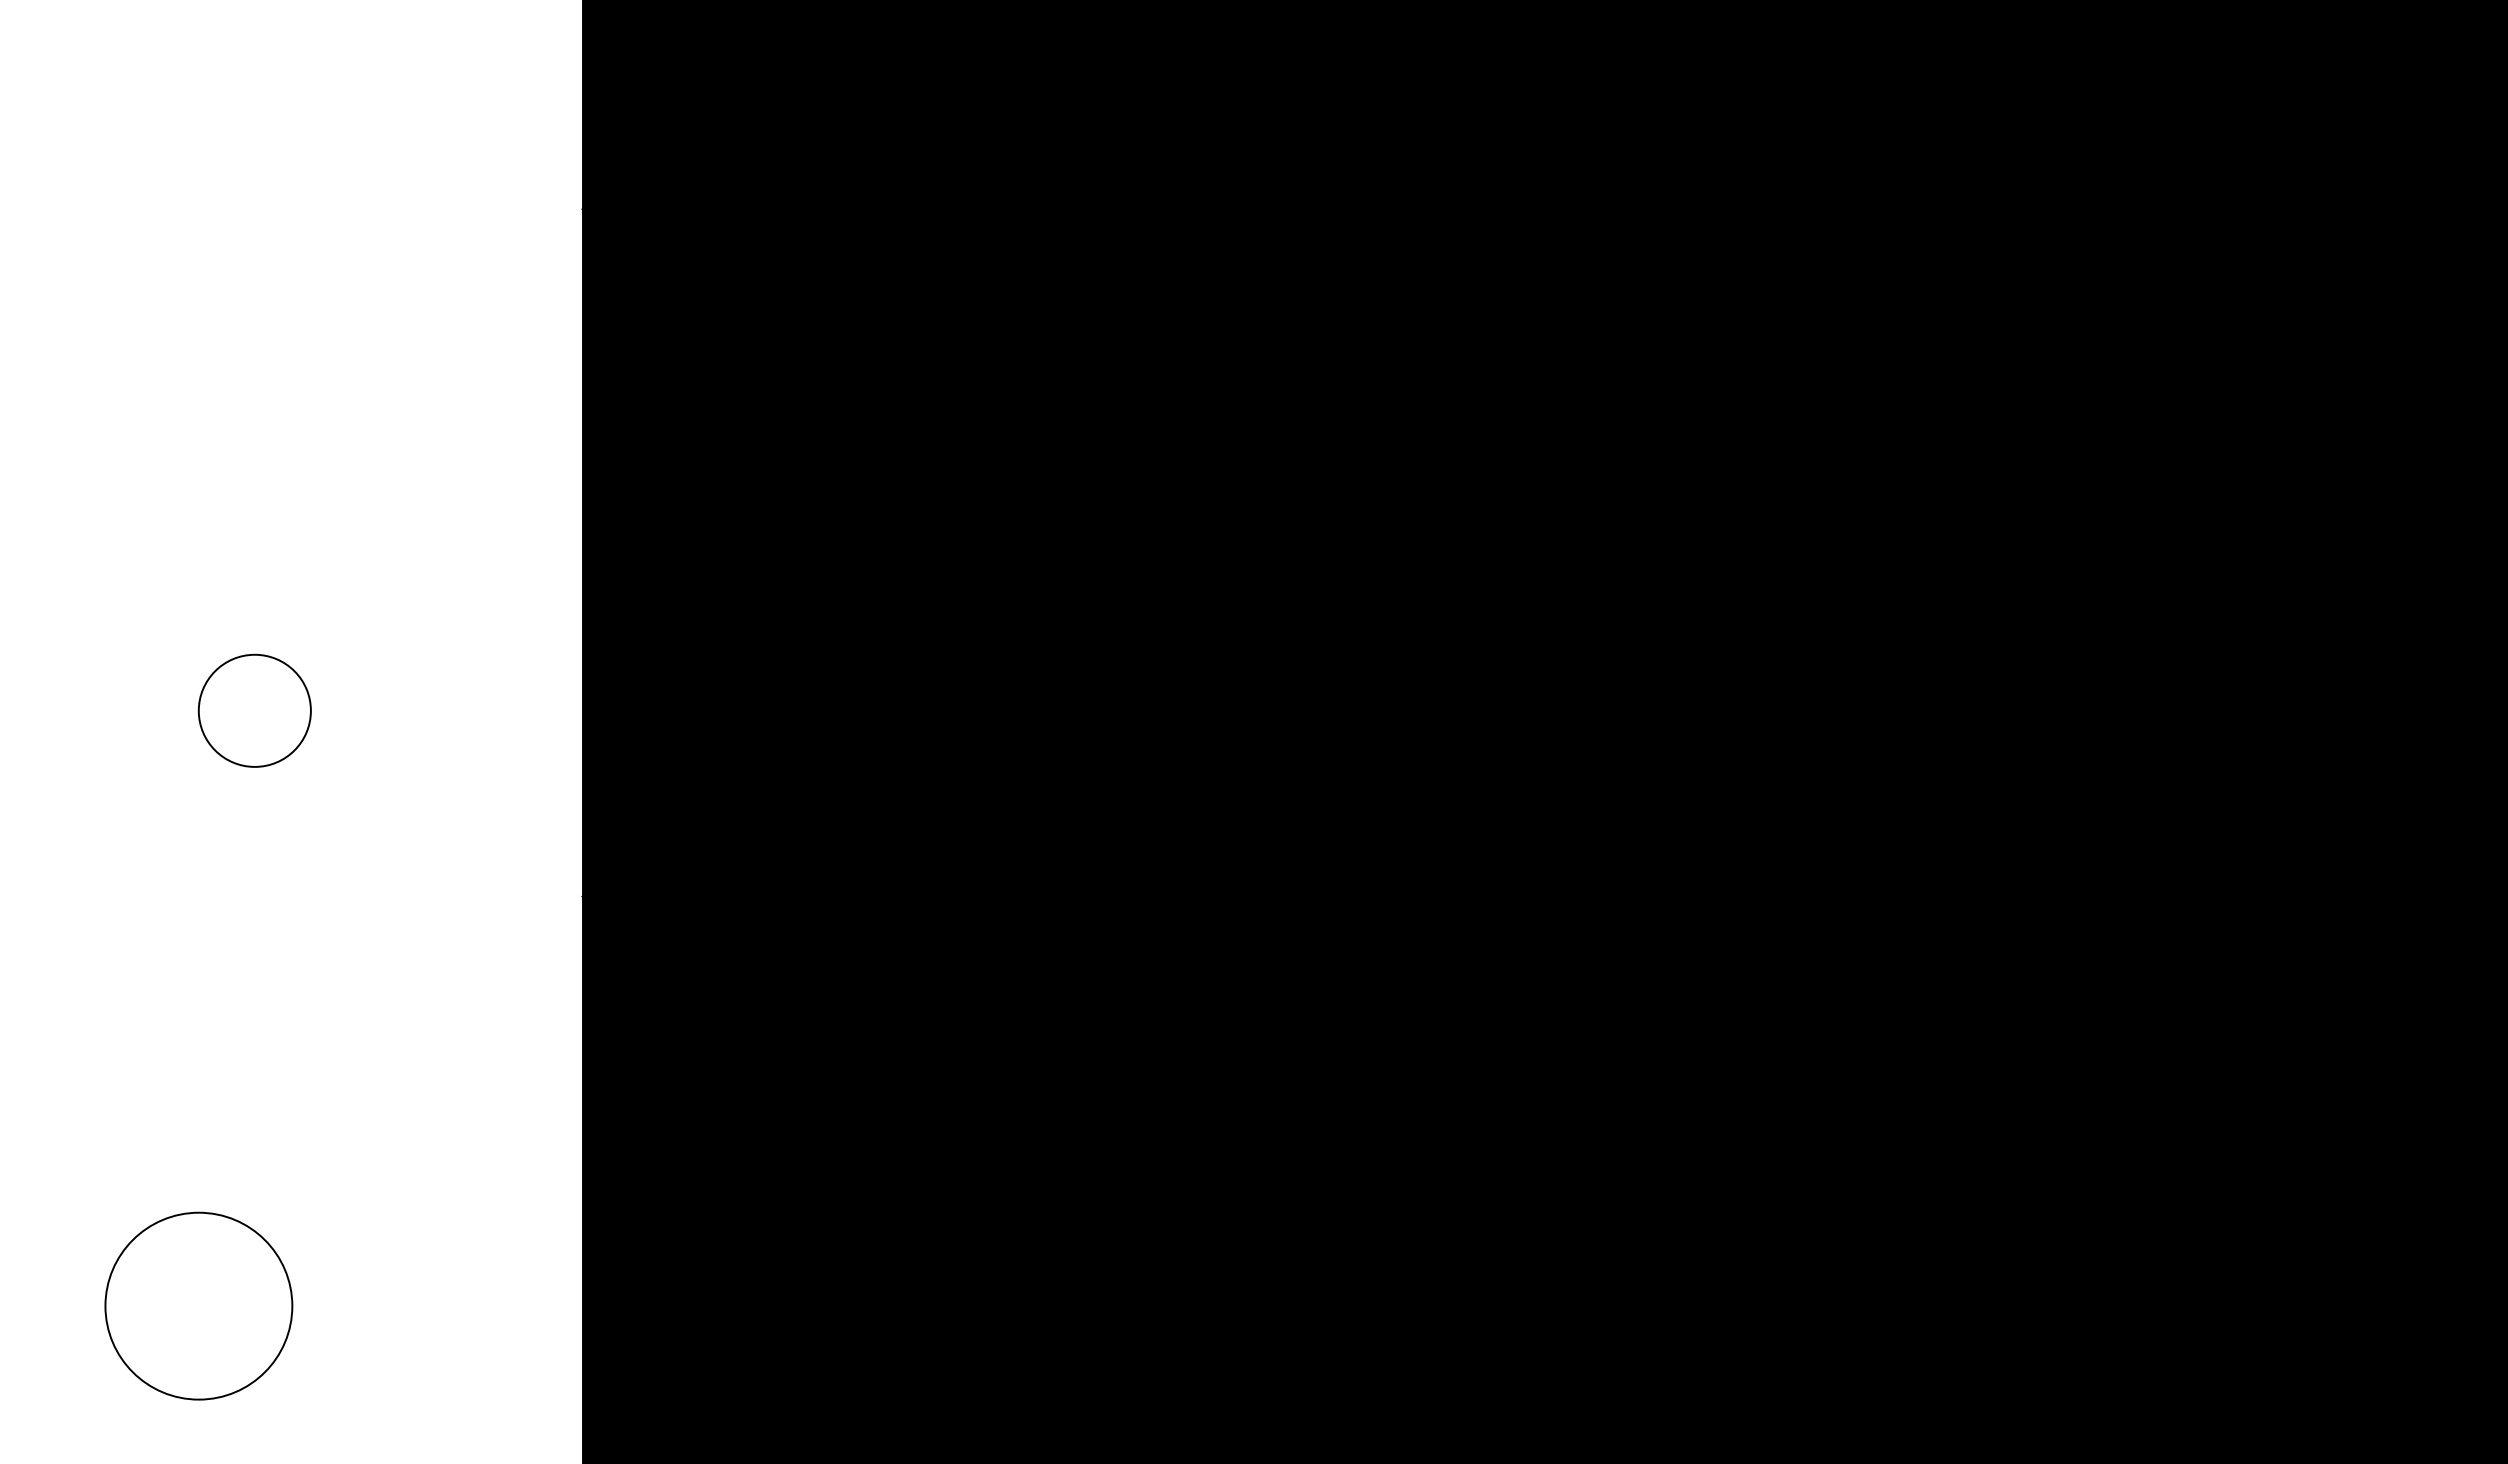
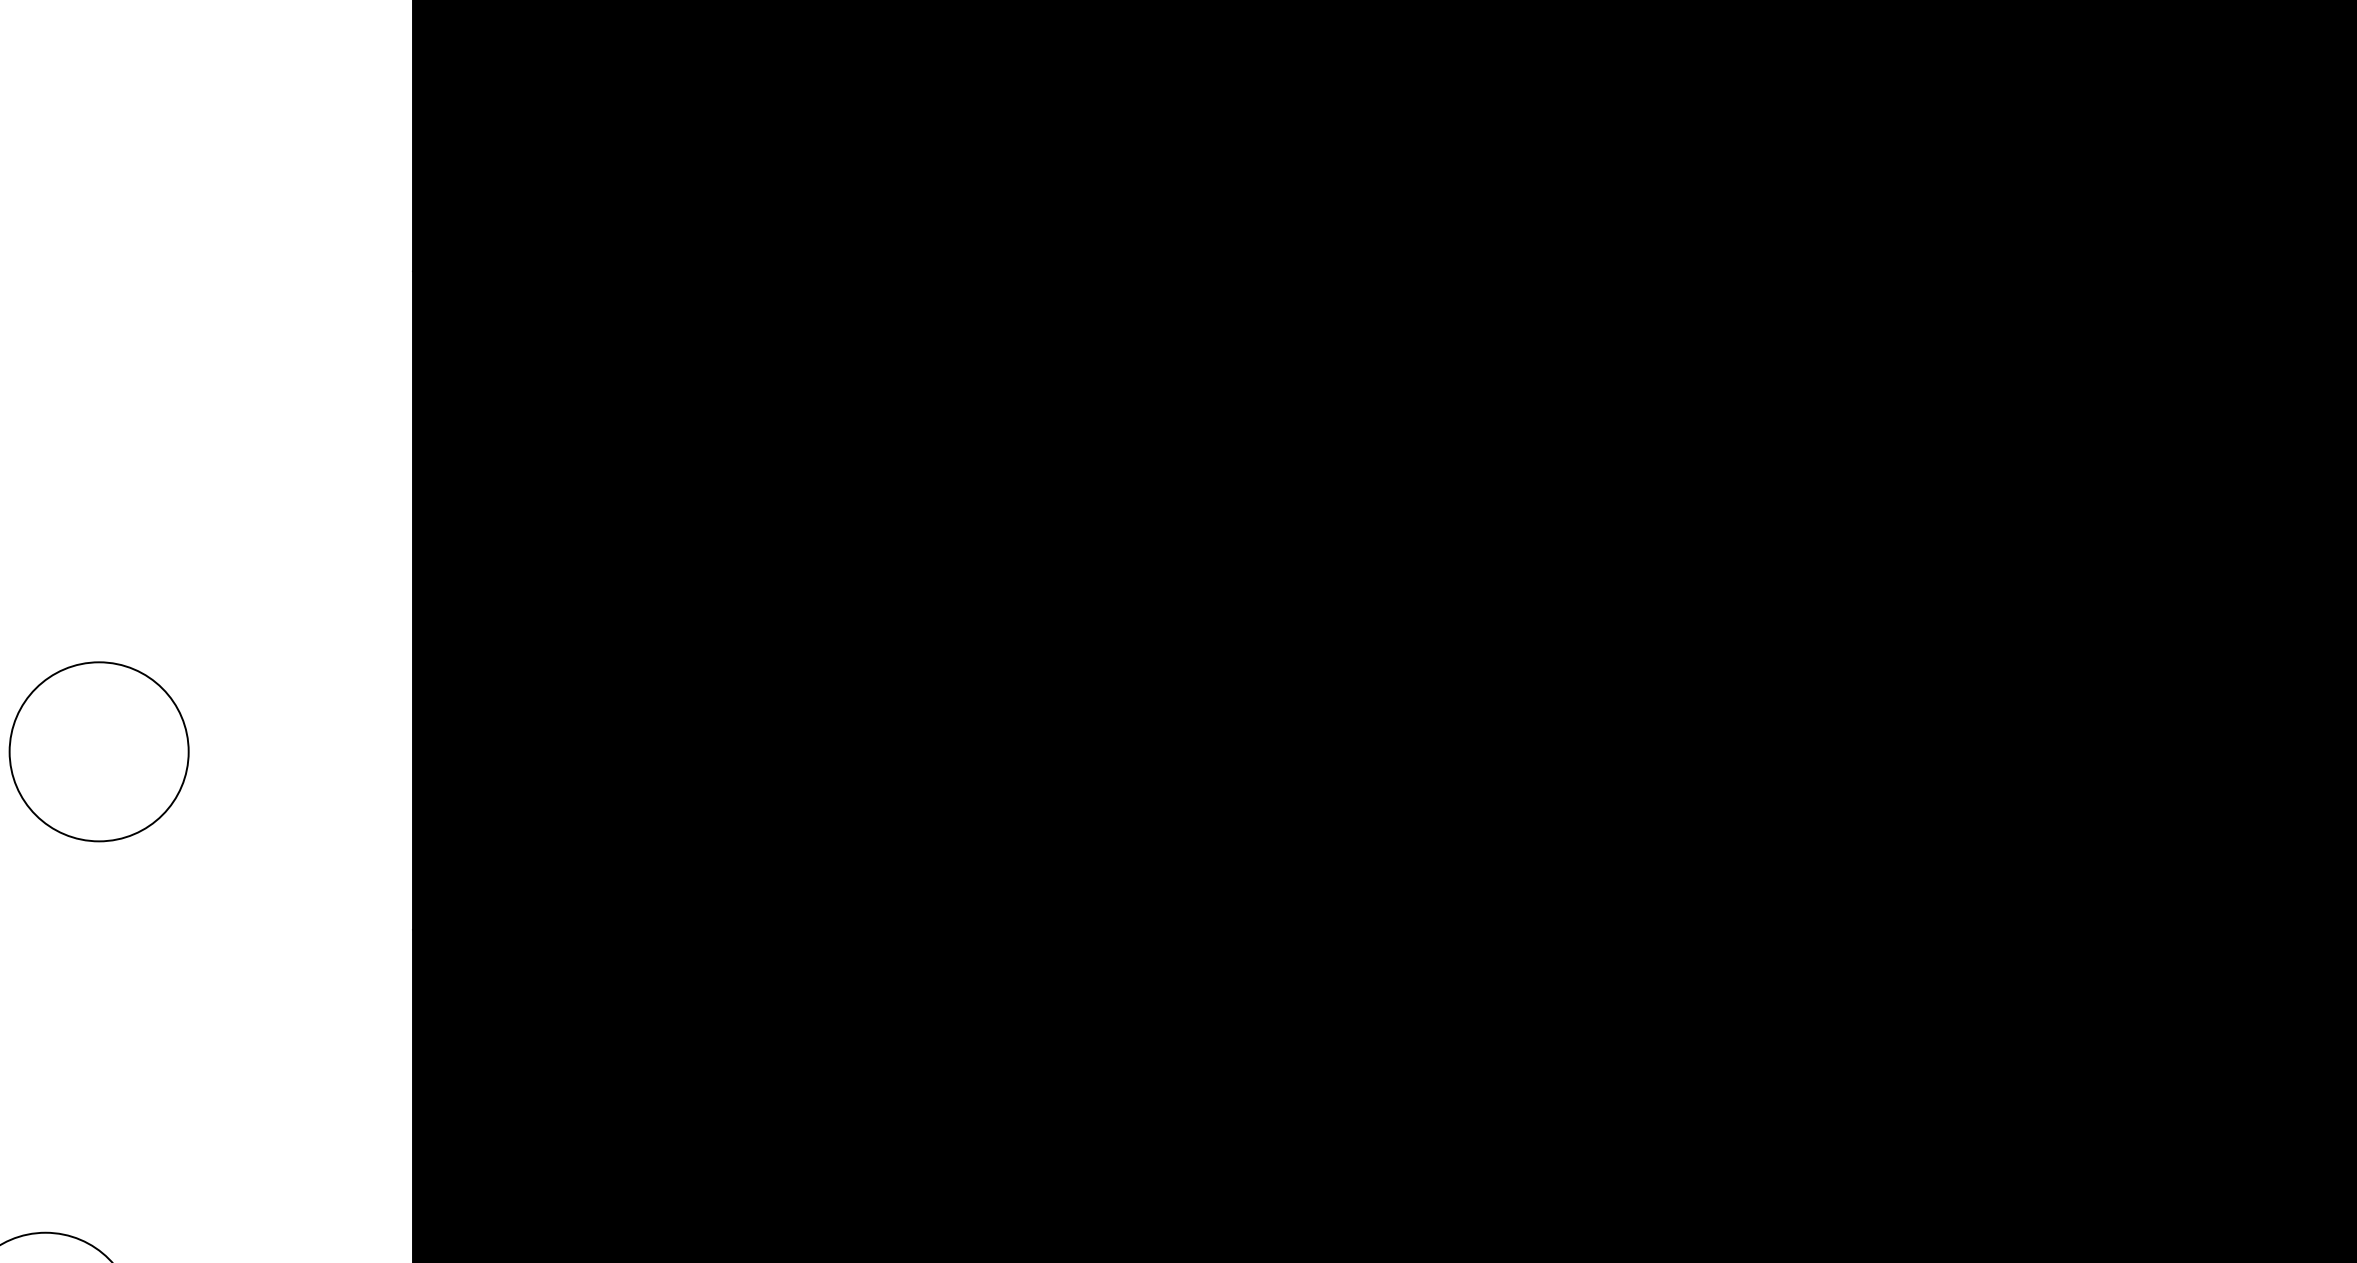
part: (254, 710) -> (98, 751), size x1.67

